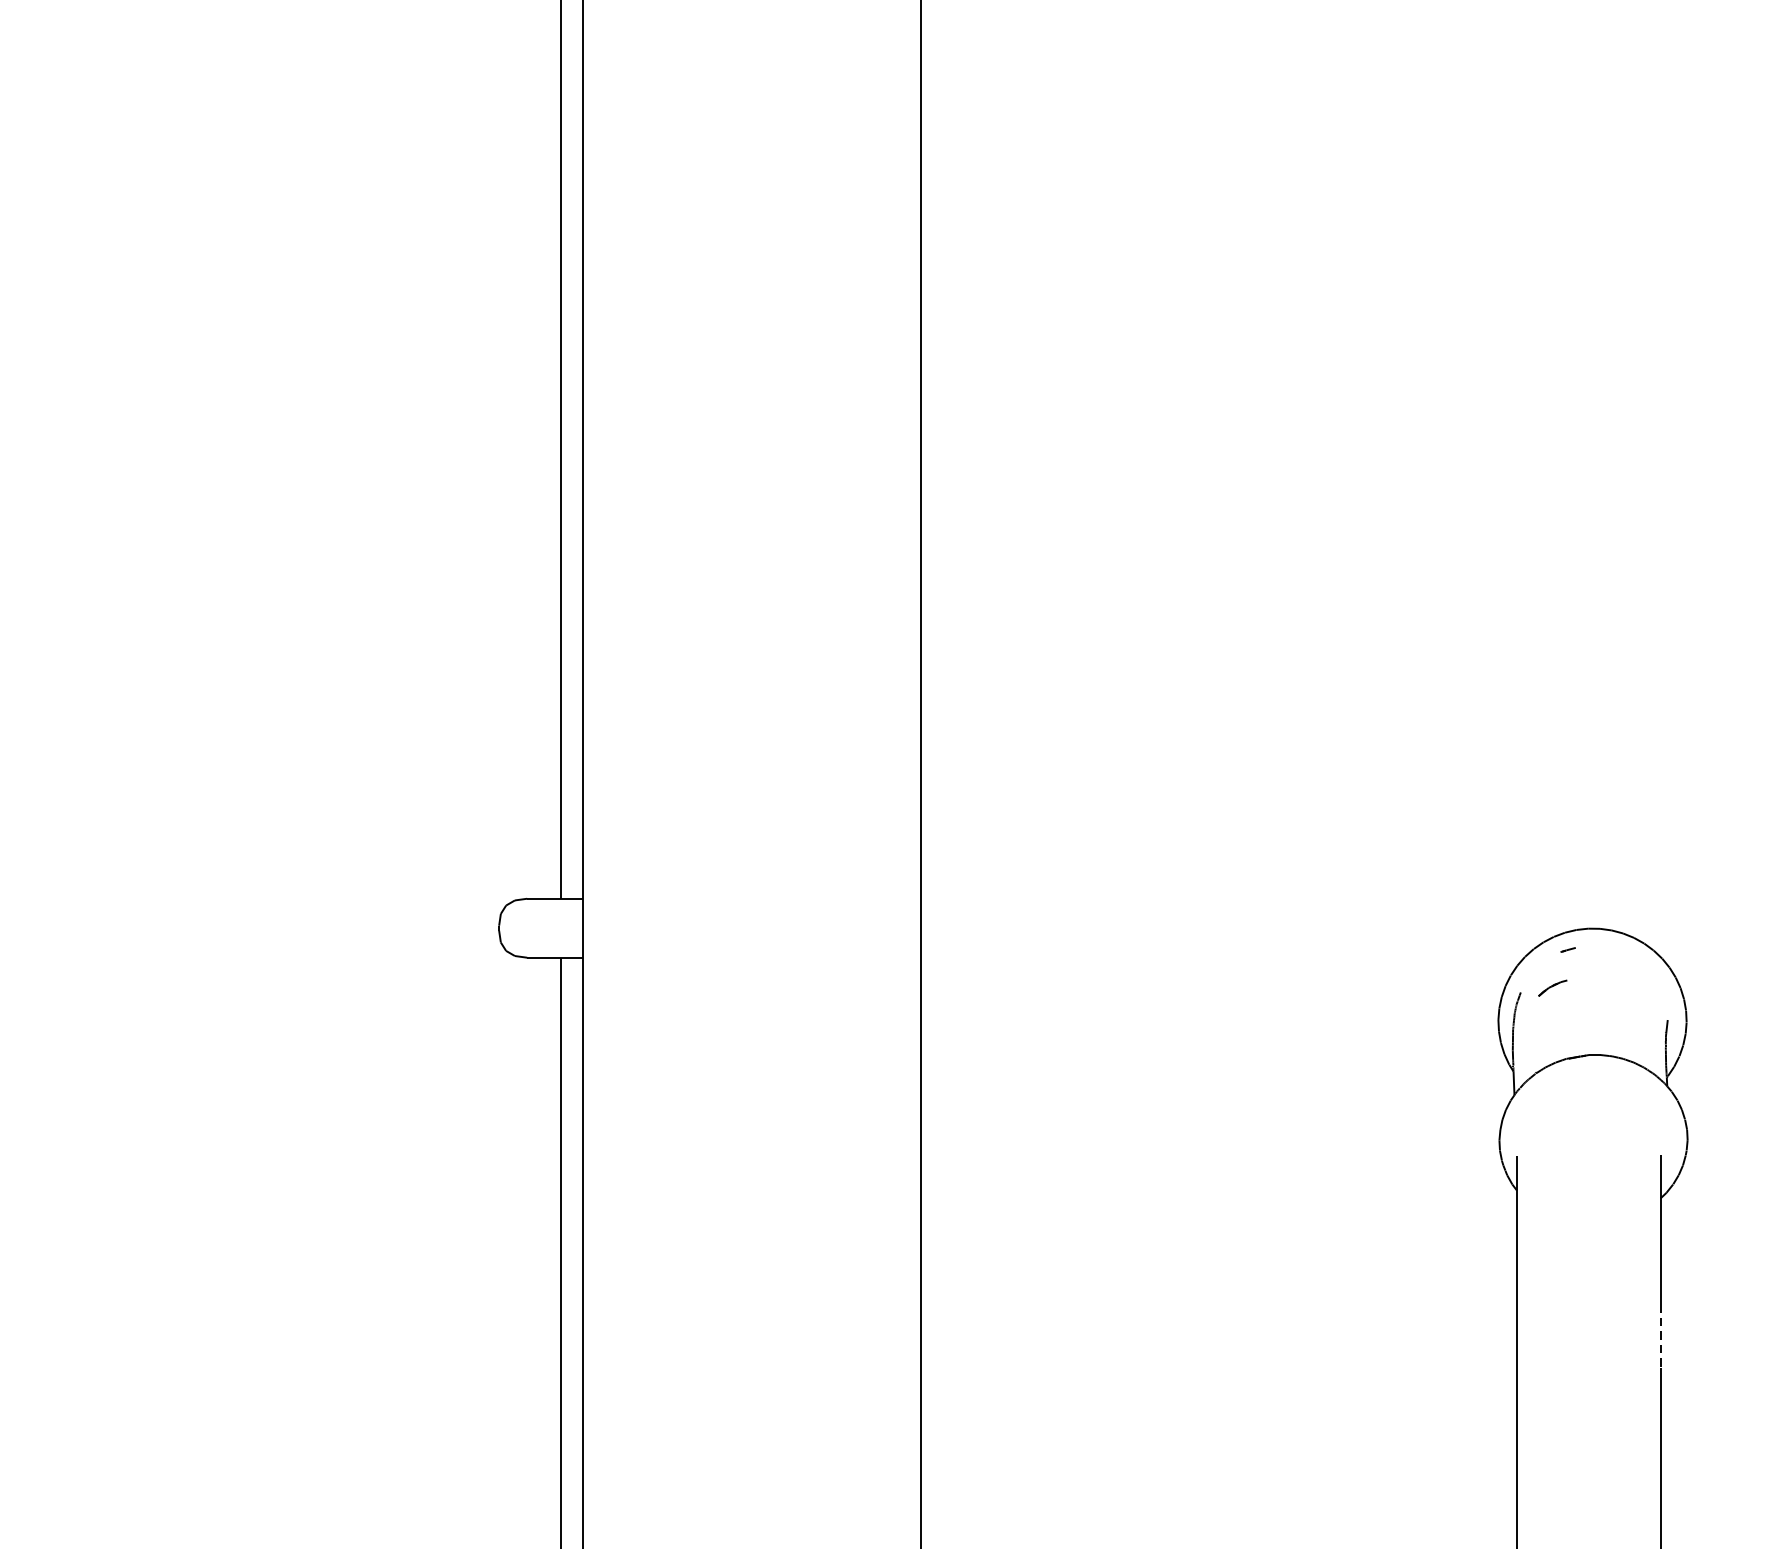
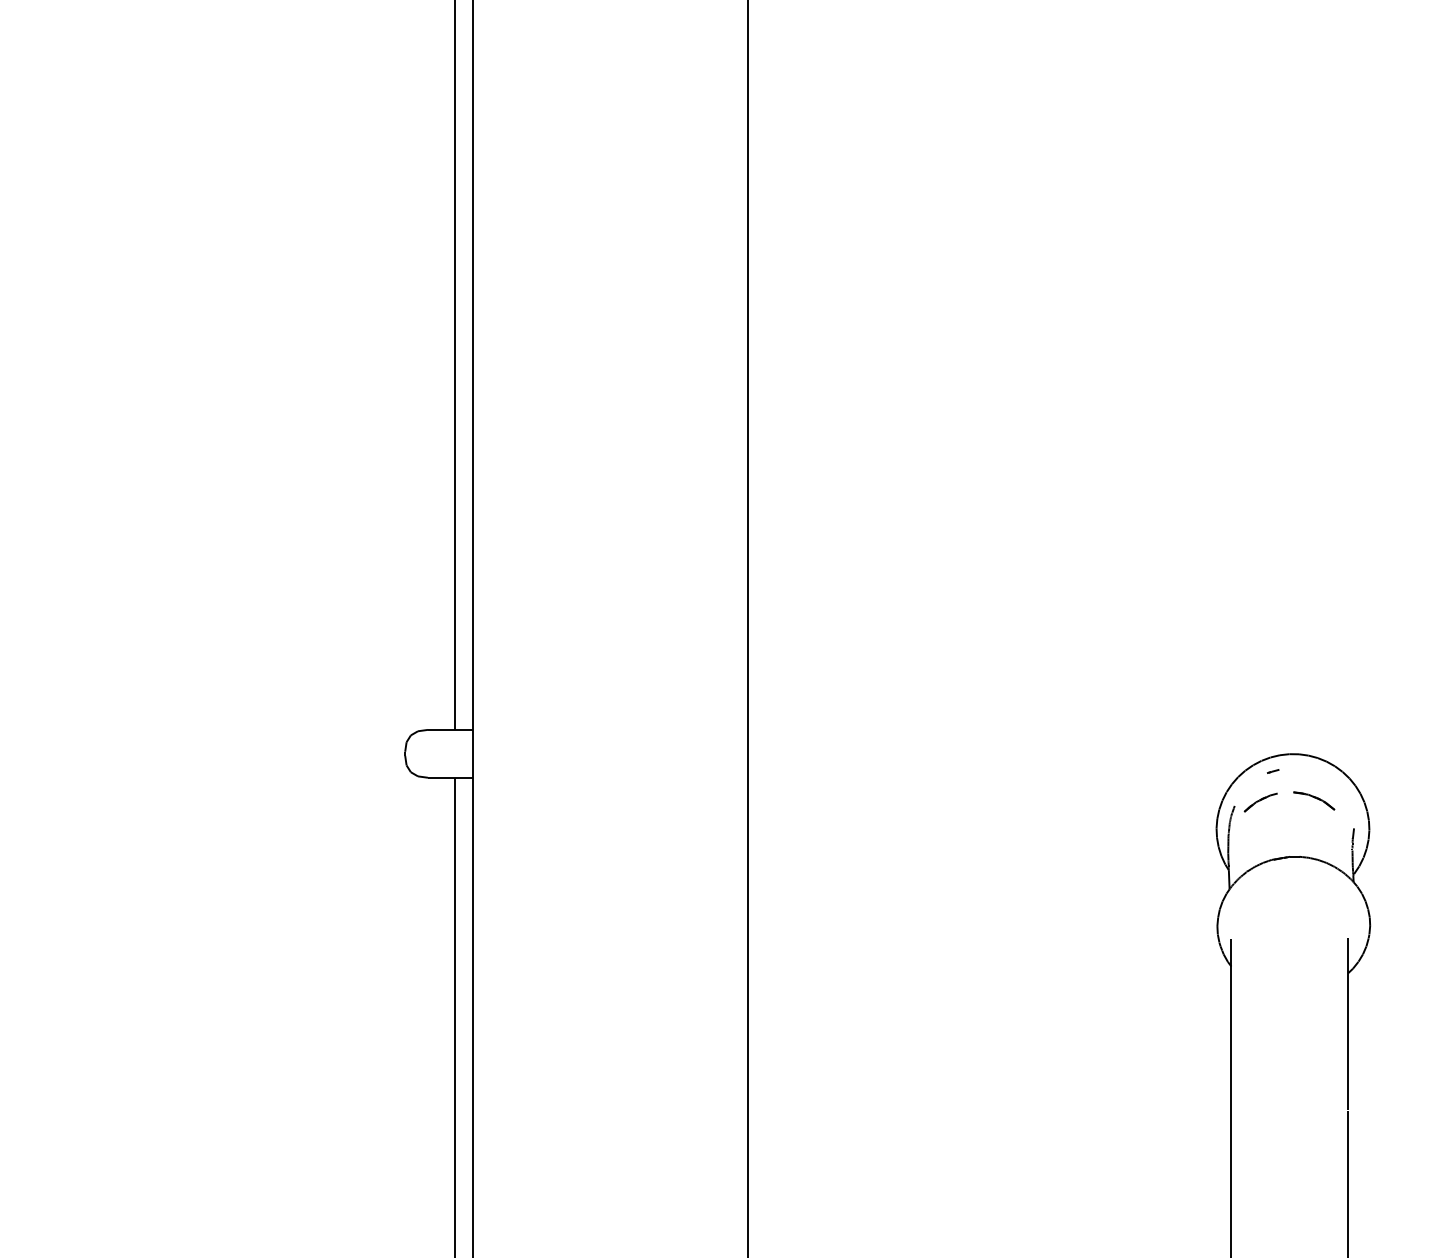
part: (1619, 985) -> (1314, 800), added
part: (1552, 988) -> (1260, 802), size x1.43
line: (1660, 1335) -> (1348, 1084), dashed -> solid

